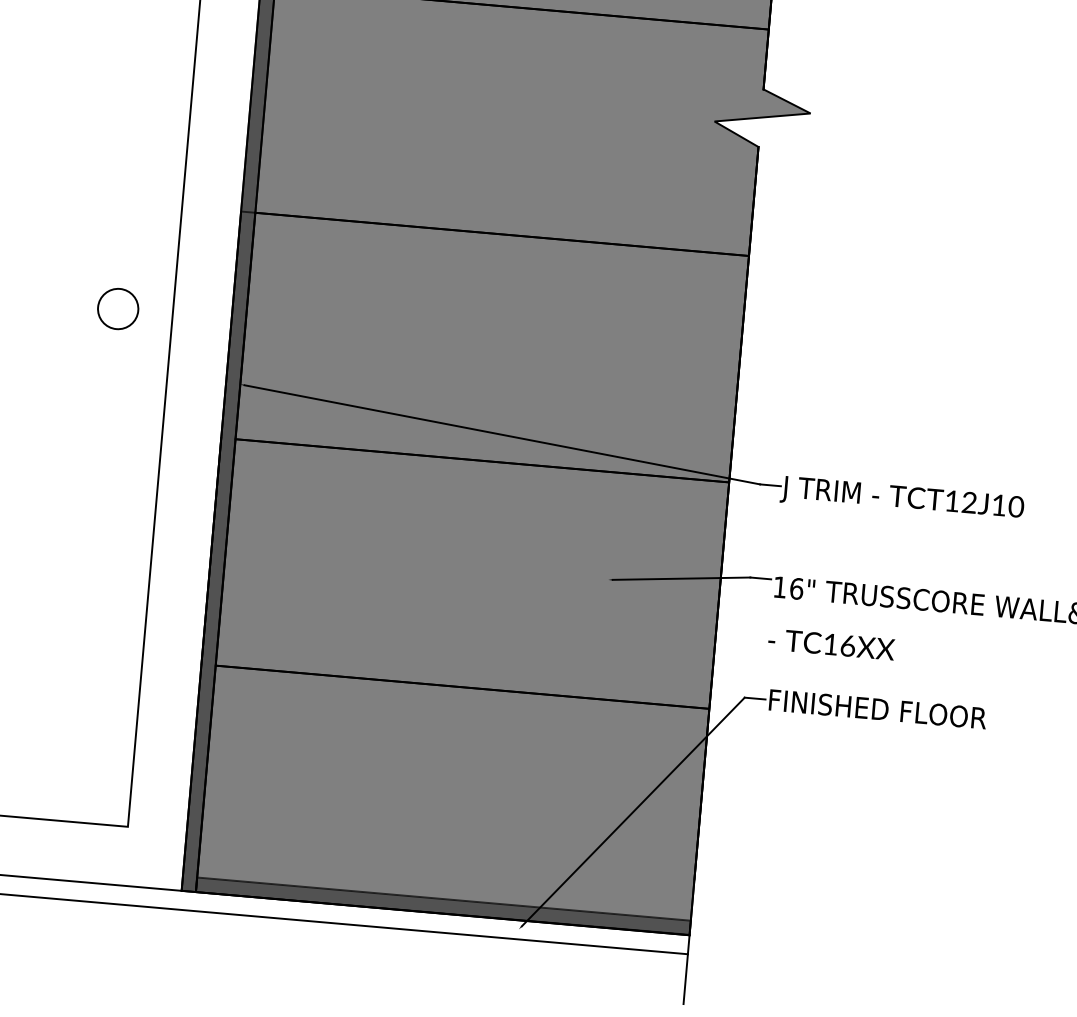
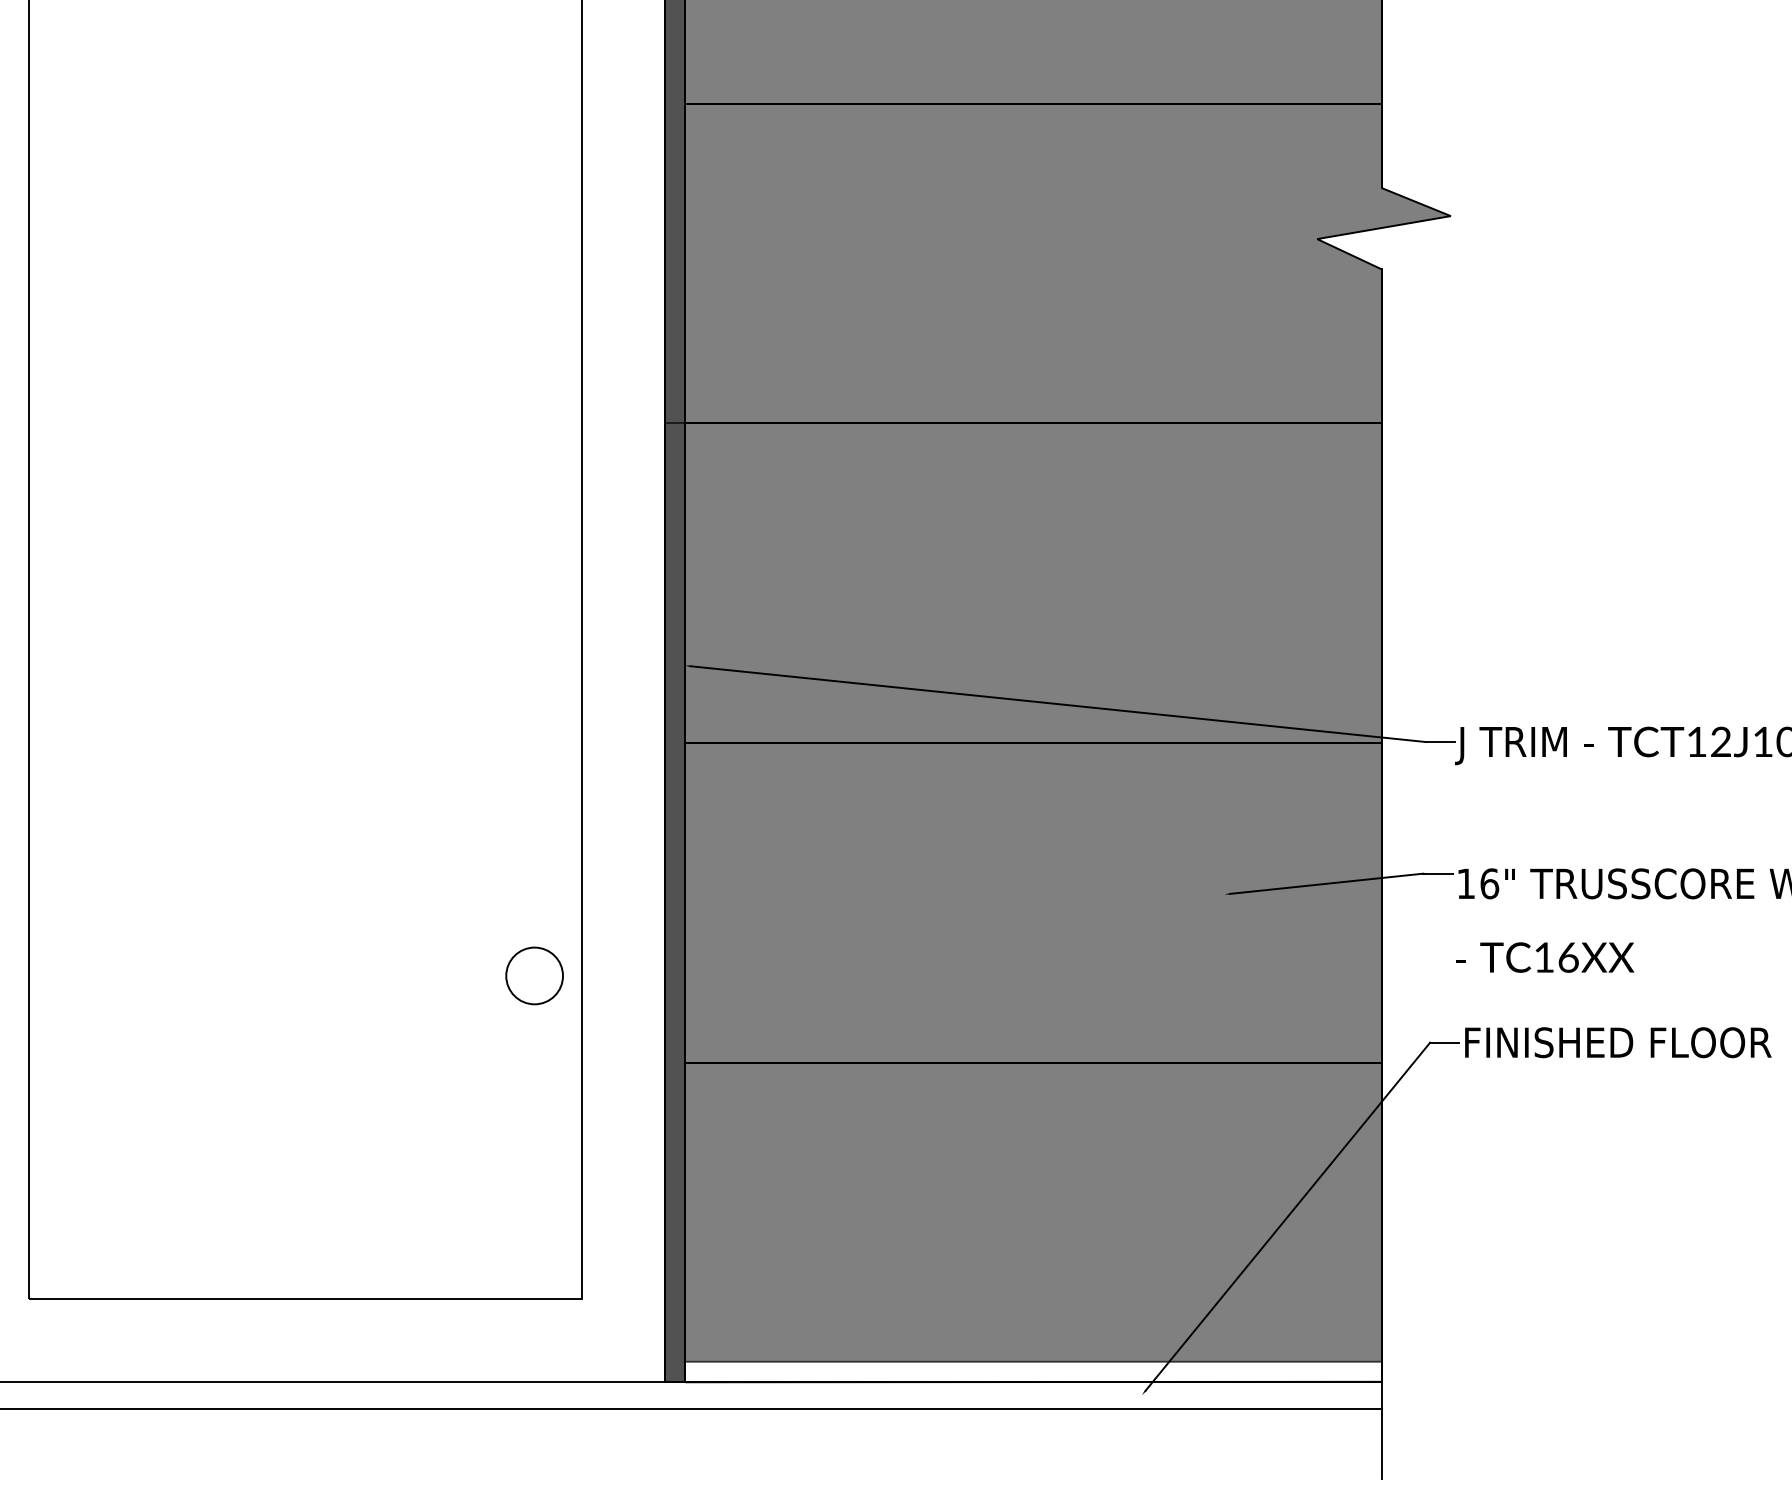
circle: (118, 308) -> (534, 975), moved
fill: (442, 905) -> (1032, 1371), removed

